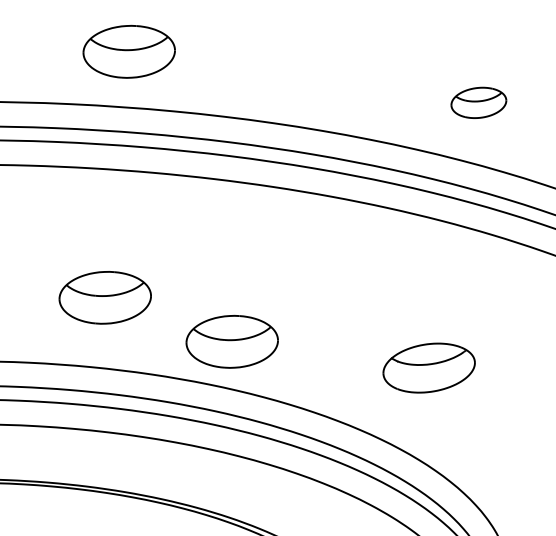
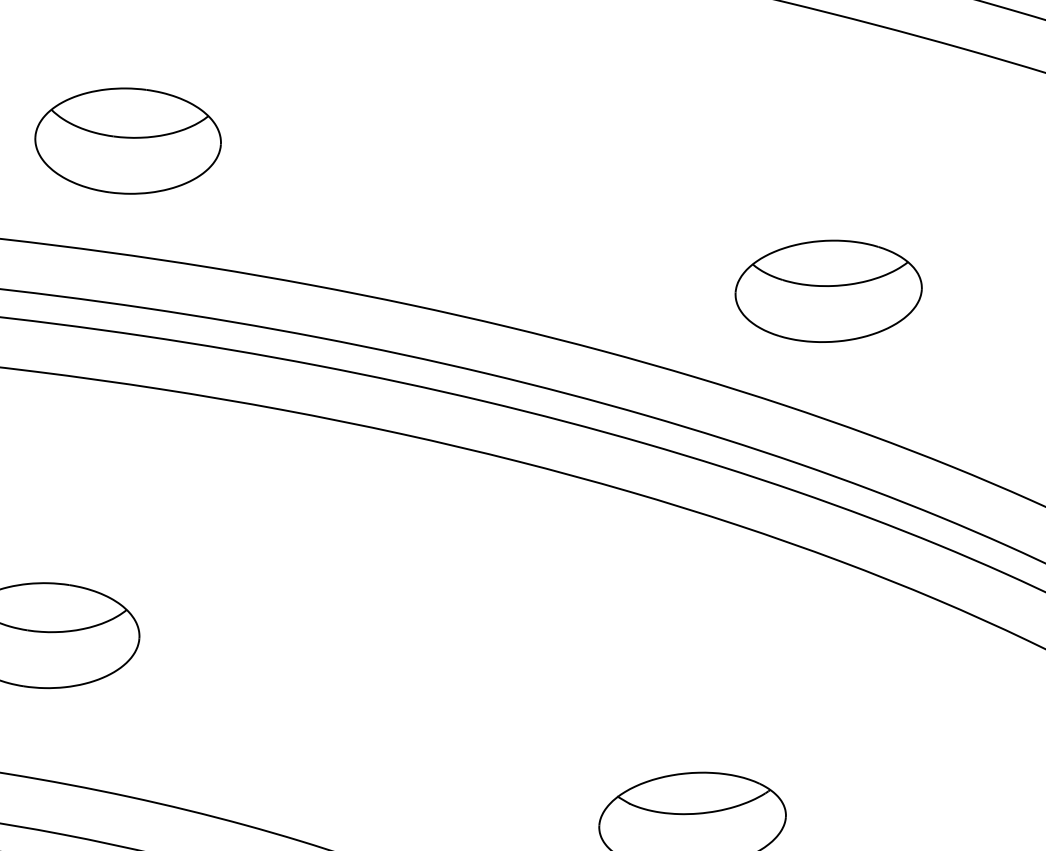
part: (478, 102) -> (828, 290), size x1.67
part: (231, 341) -> (296, 741), removed

